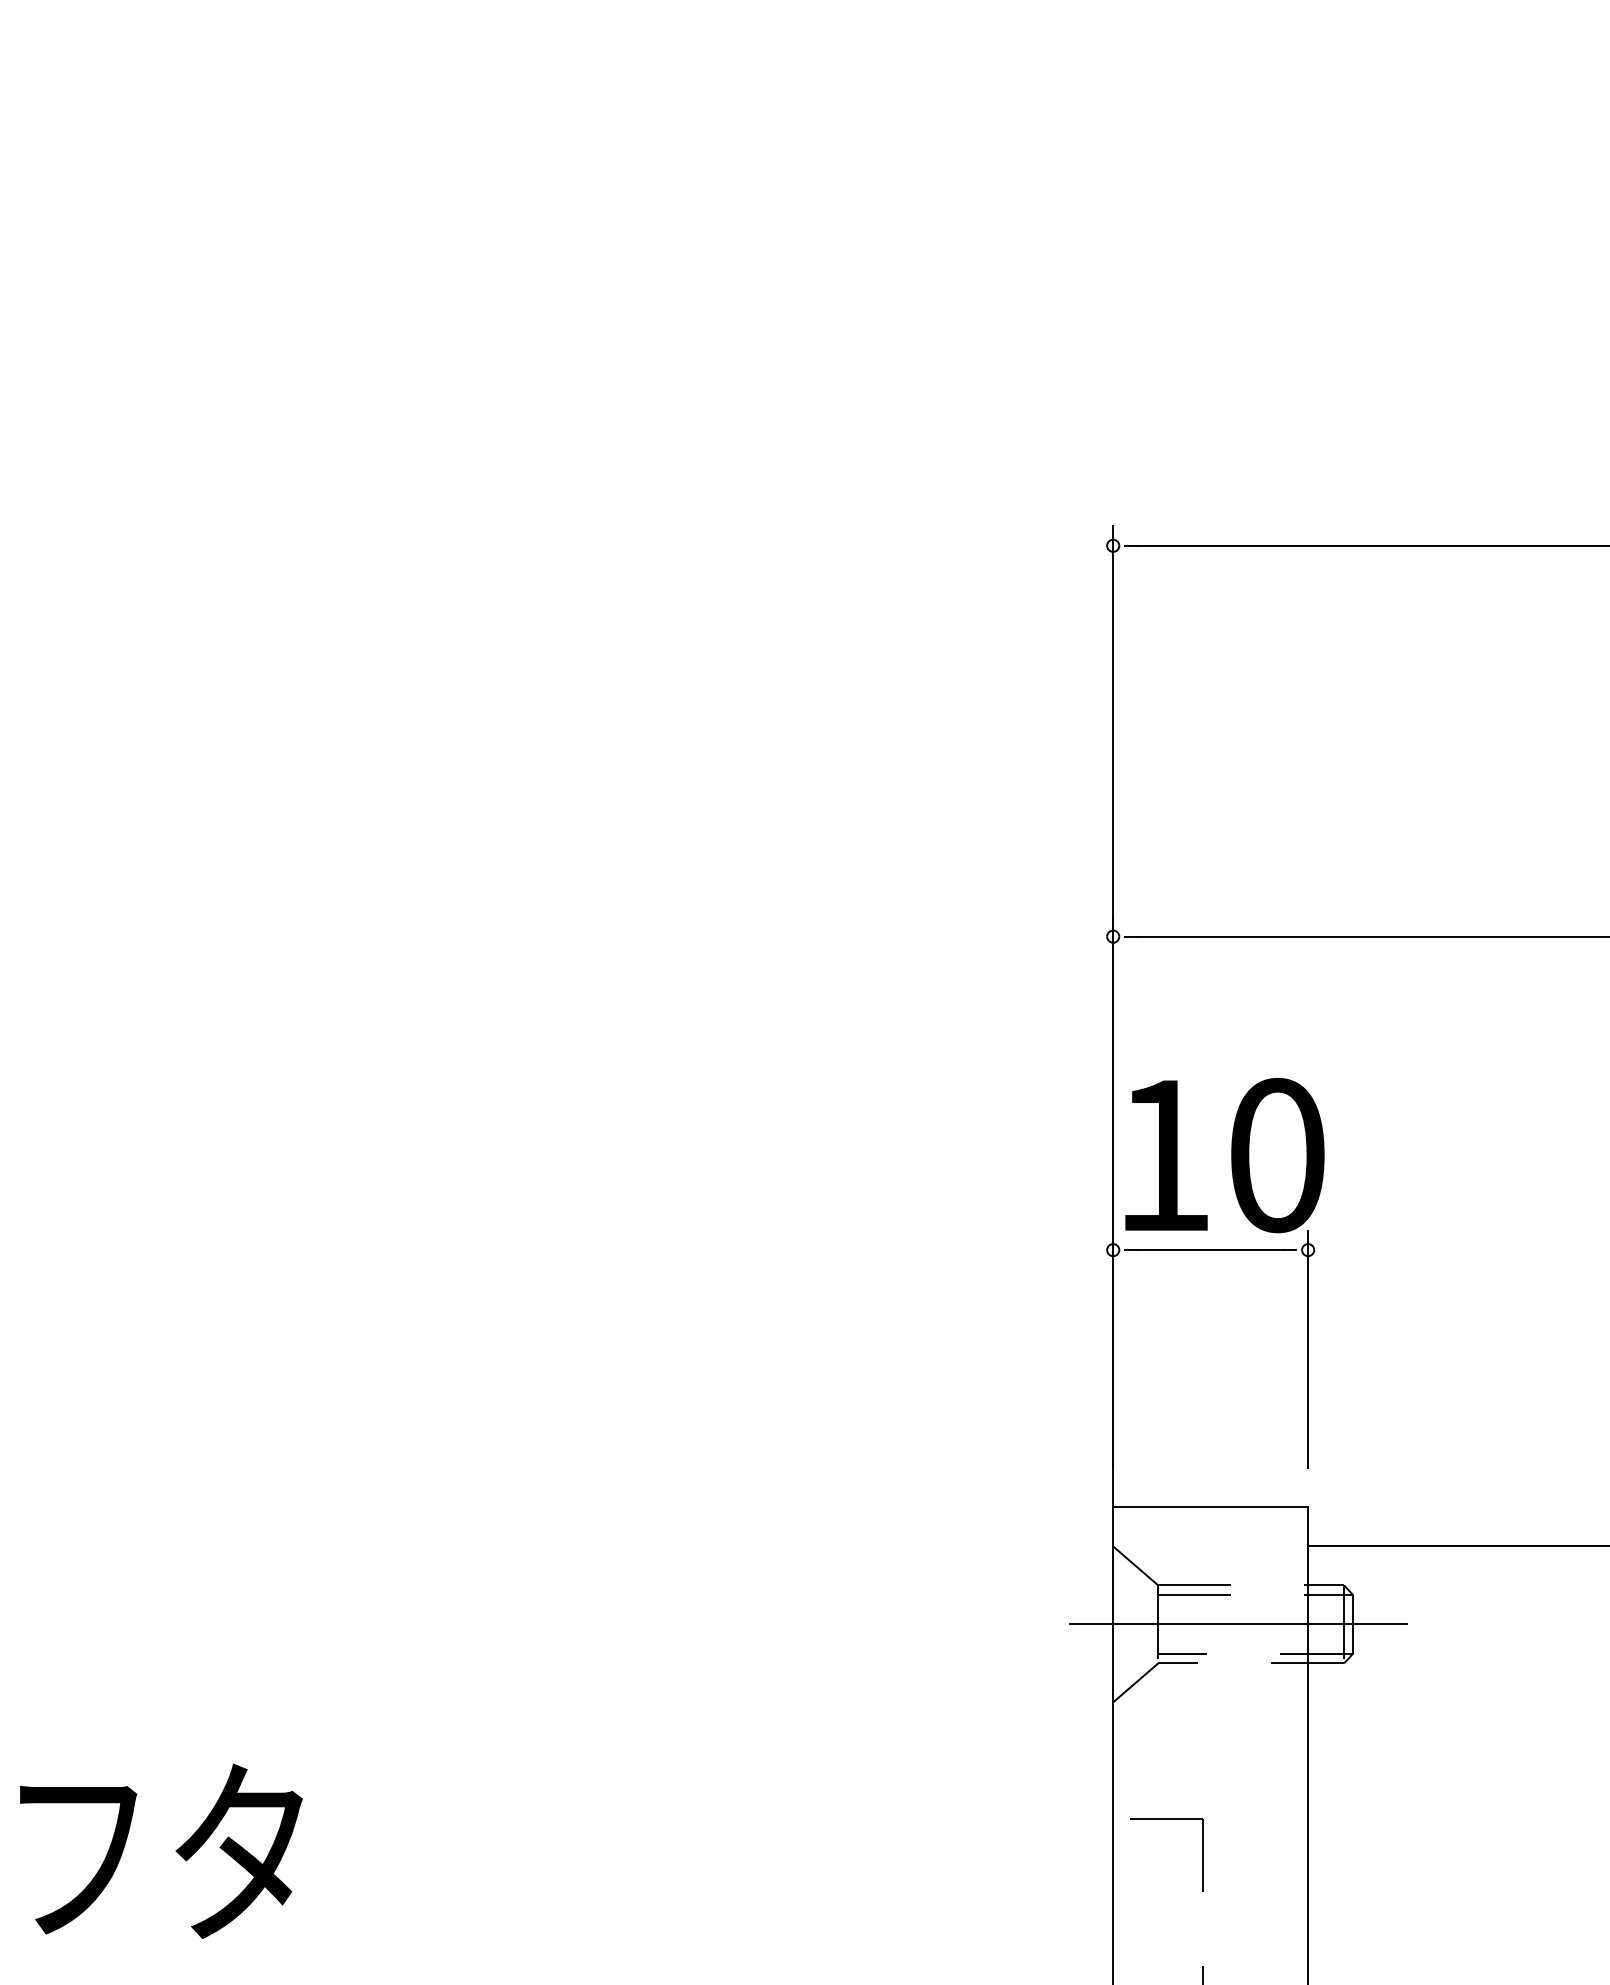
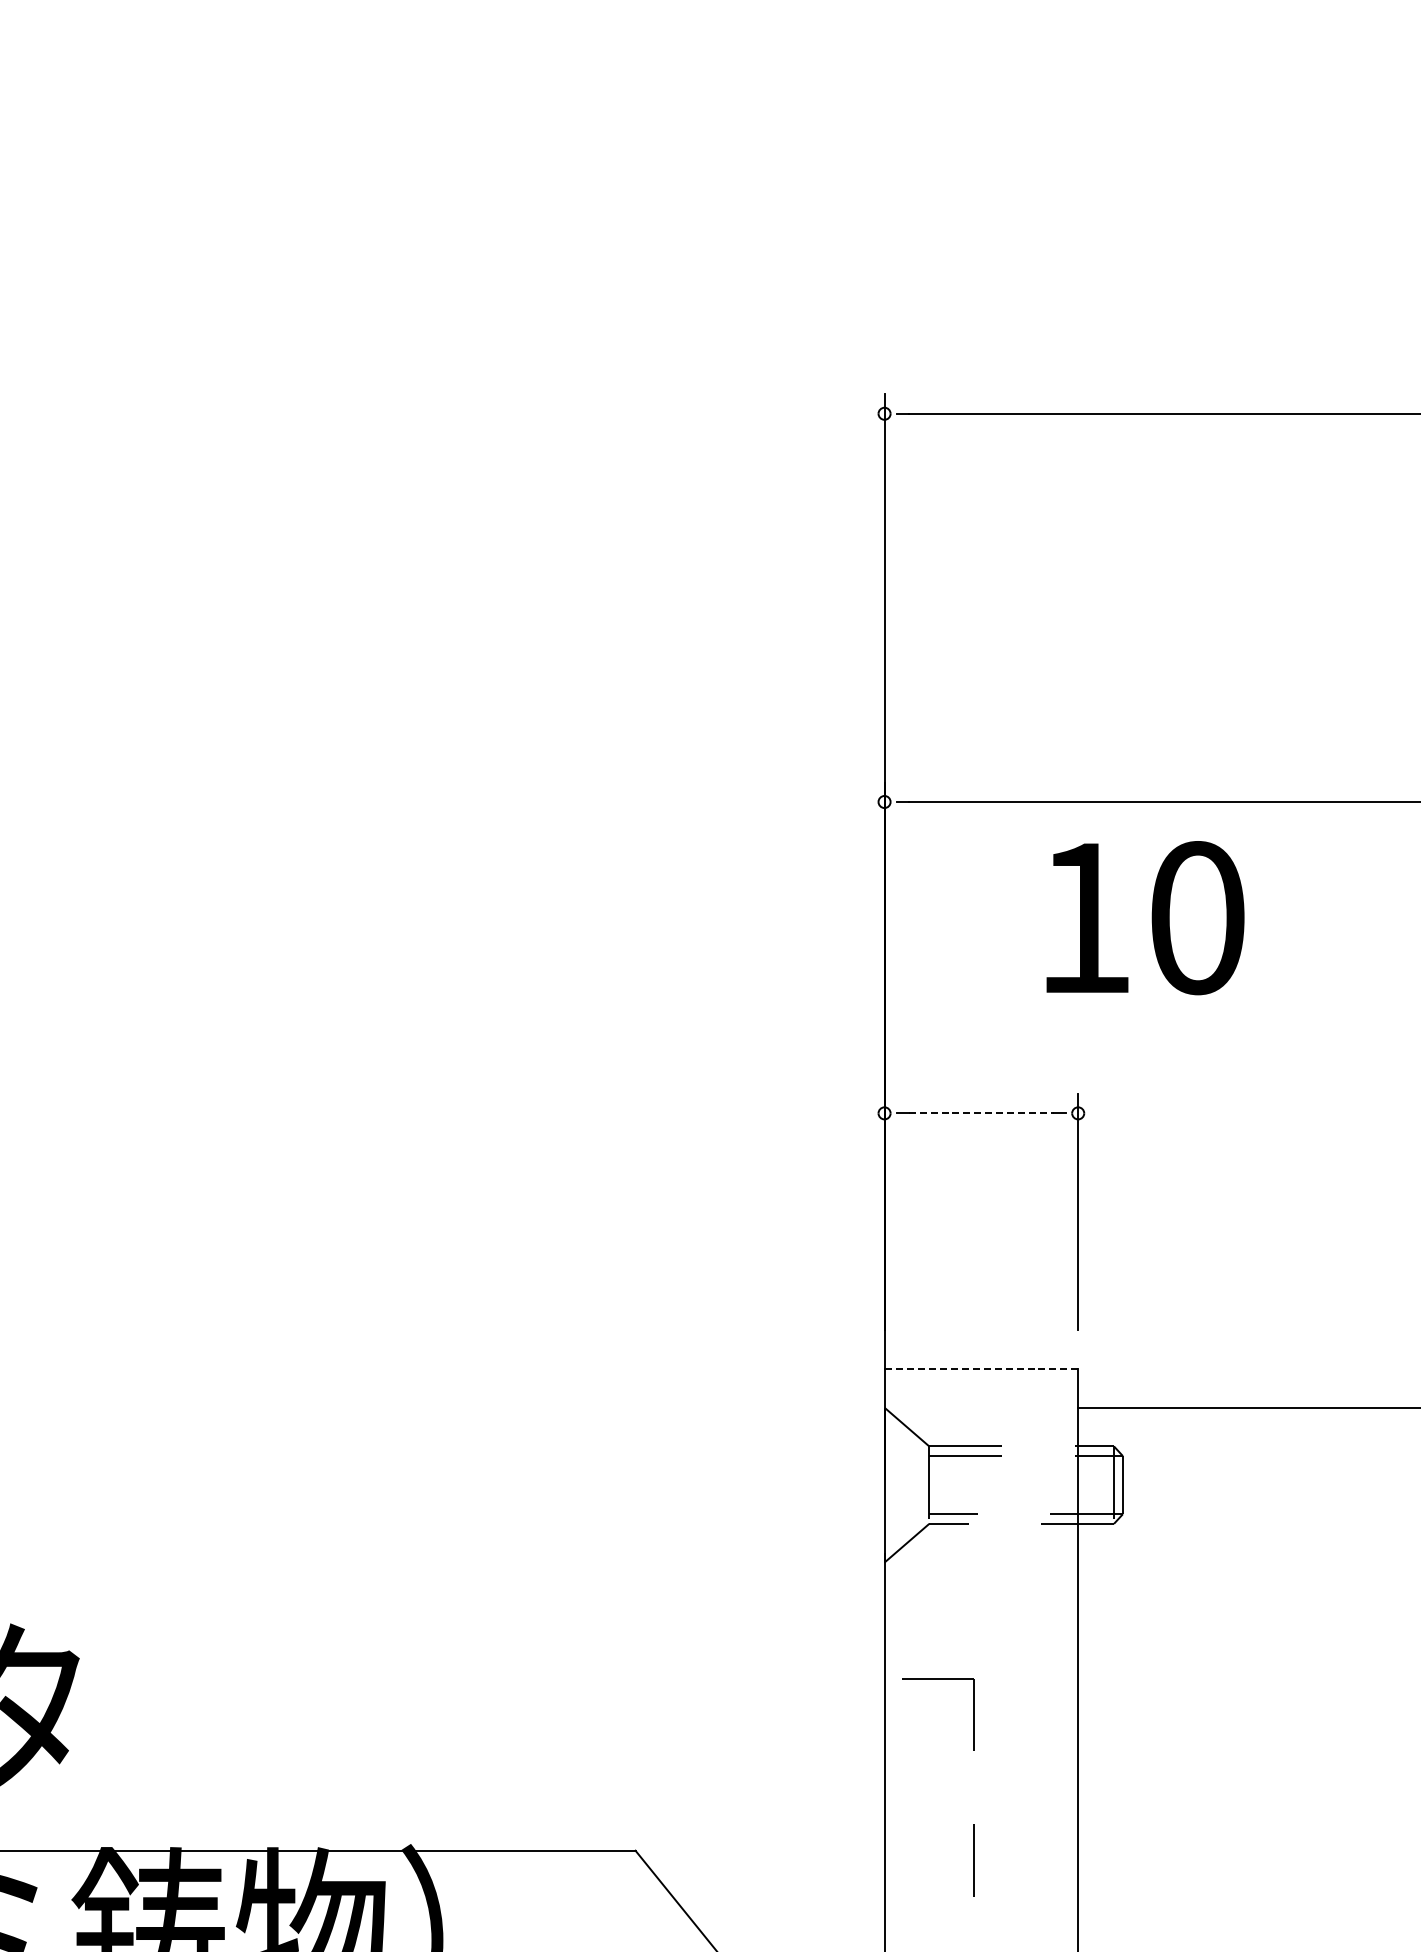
text: (1224, 1155) -> (1145, 918), moved
line: (1211, 1250) -> (982, 1113), solid -> dashed
line: (1210, 1507) -> (981, 1369), solid -> dashed
line: (1238, 1624) -> (1009, 1485), removed

